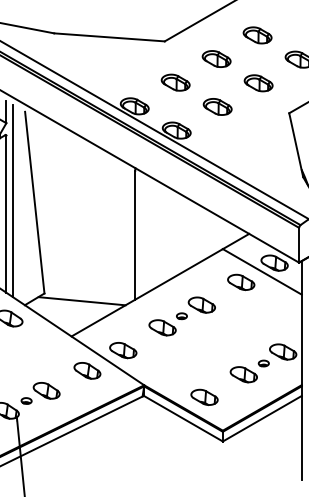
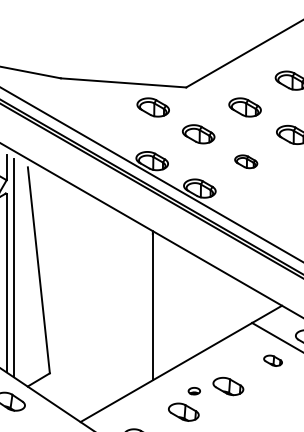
part: (135, 58) -> (153, 106), added
part: (217, 106) -> (246, 161), size x0.7
part: (241, 282) -> (273, 360), size x0.6
line: (81, 301) -> (91, 382), removed
part: (181, 316) -> (193, 391), moved

